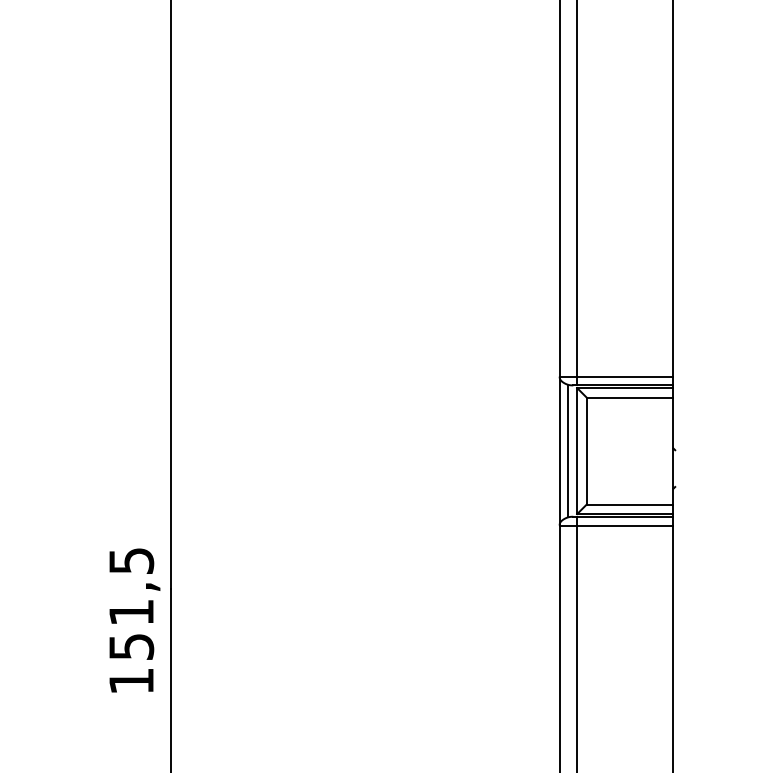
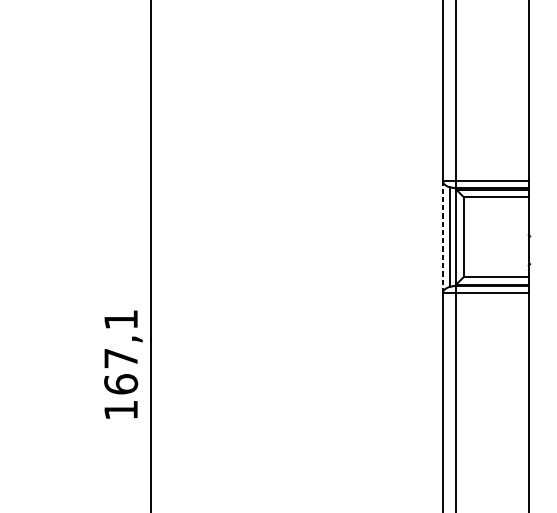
line: (559, 450) -> (443, 236), solid -> dashed
text: (131, 604) -> (121, 352), 151,5 -> 167,1

